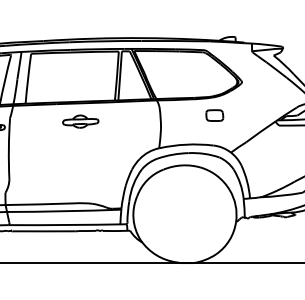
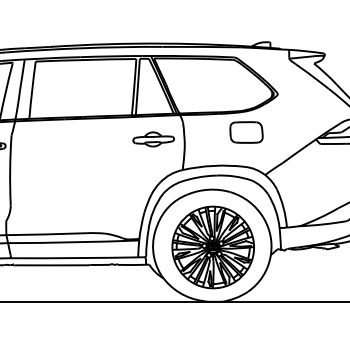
part: (214, 115) -> (246, 132), size x1.67
part: (80, 121) -> (153, 139), moved
part: (185, 215) -> (212, 247), added

